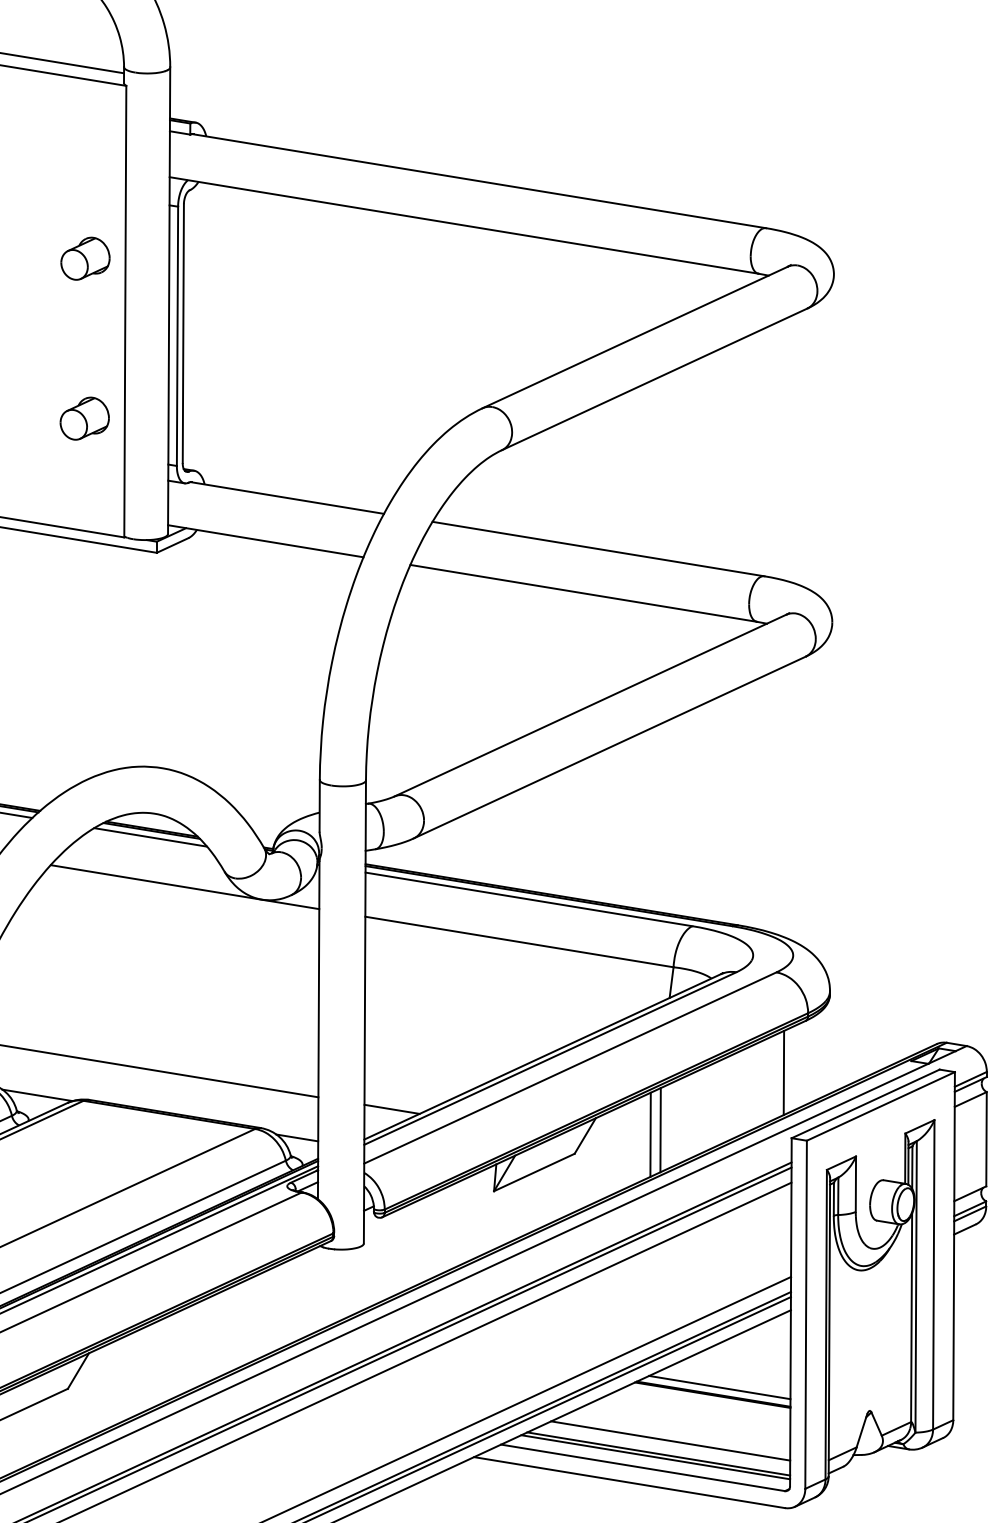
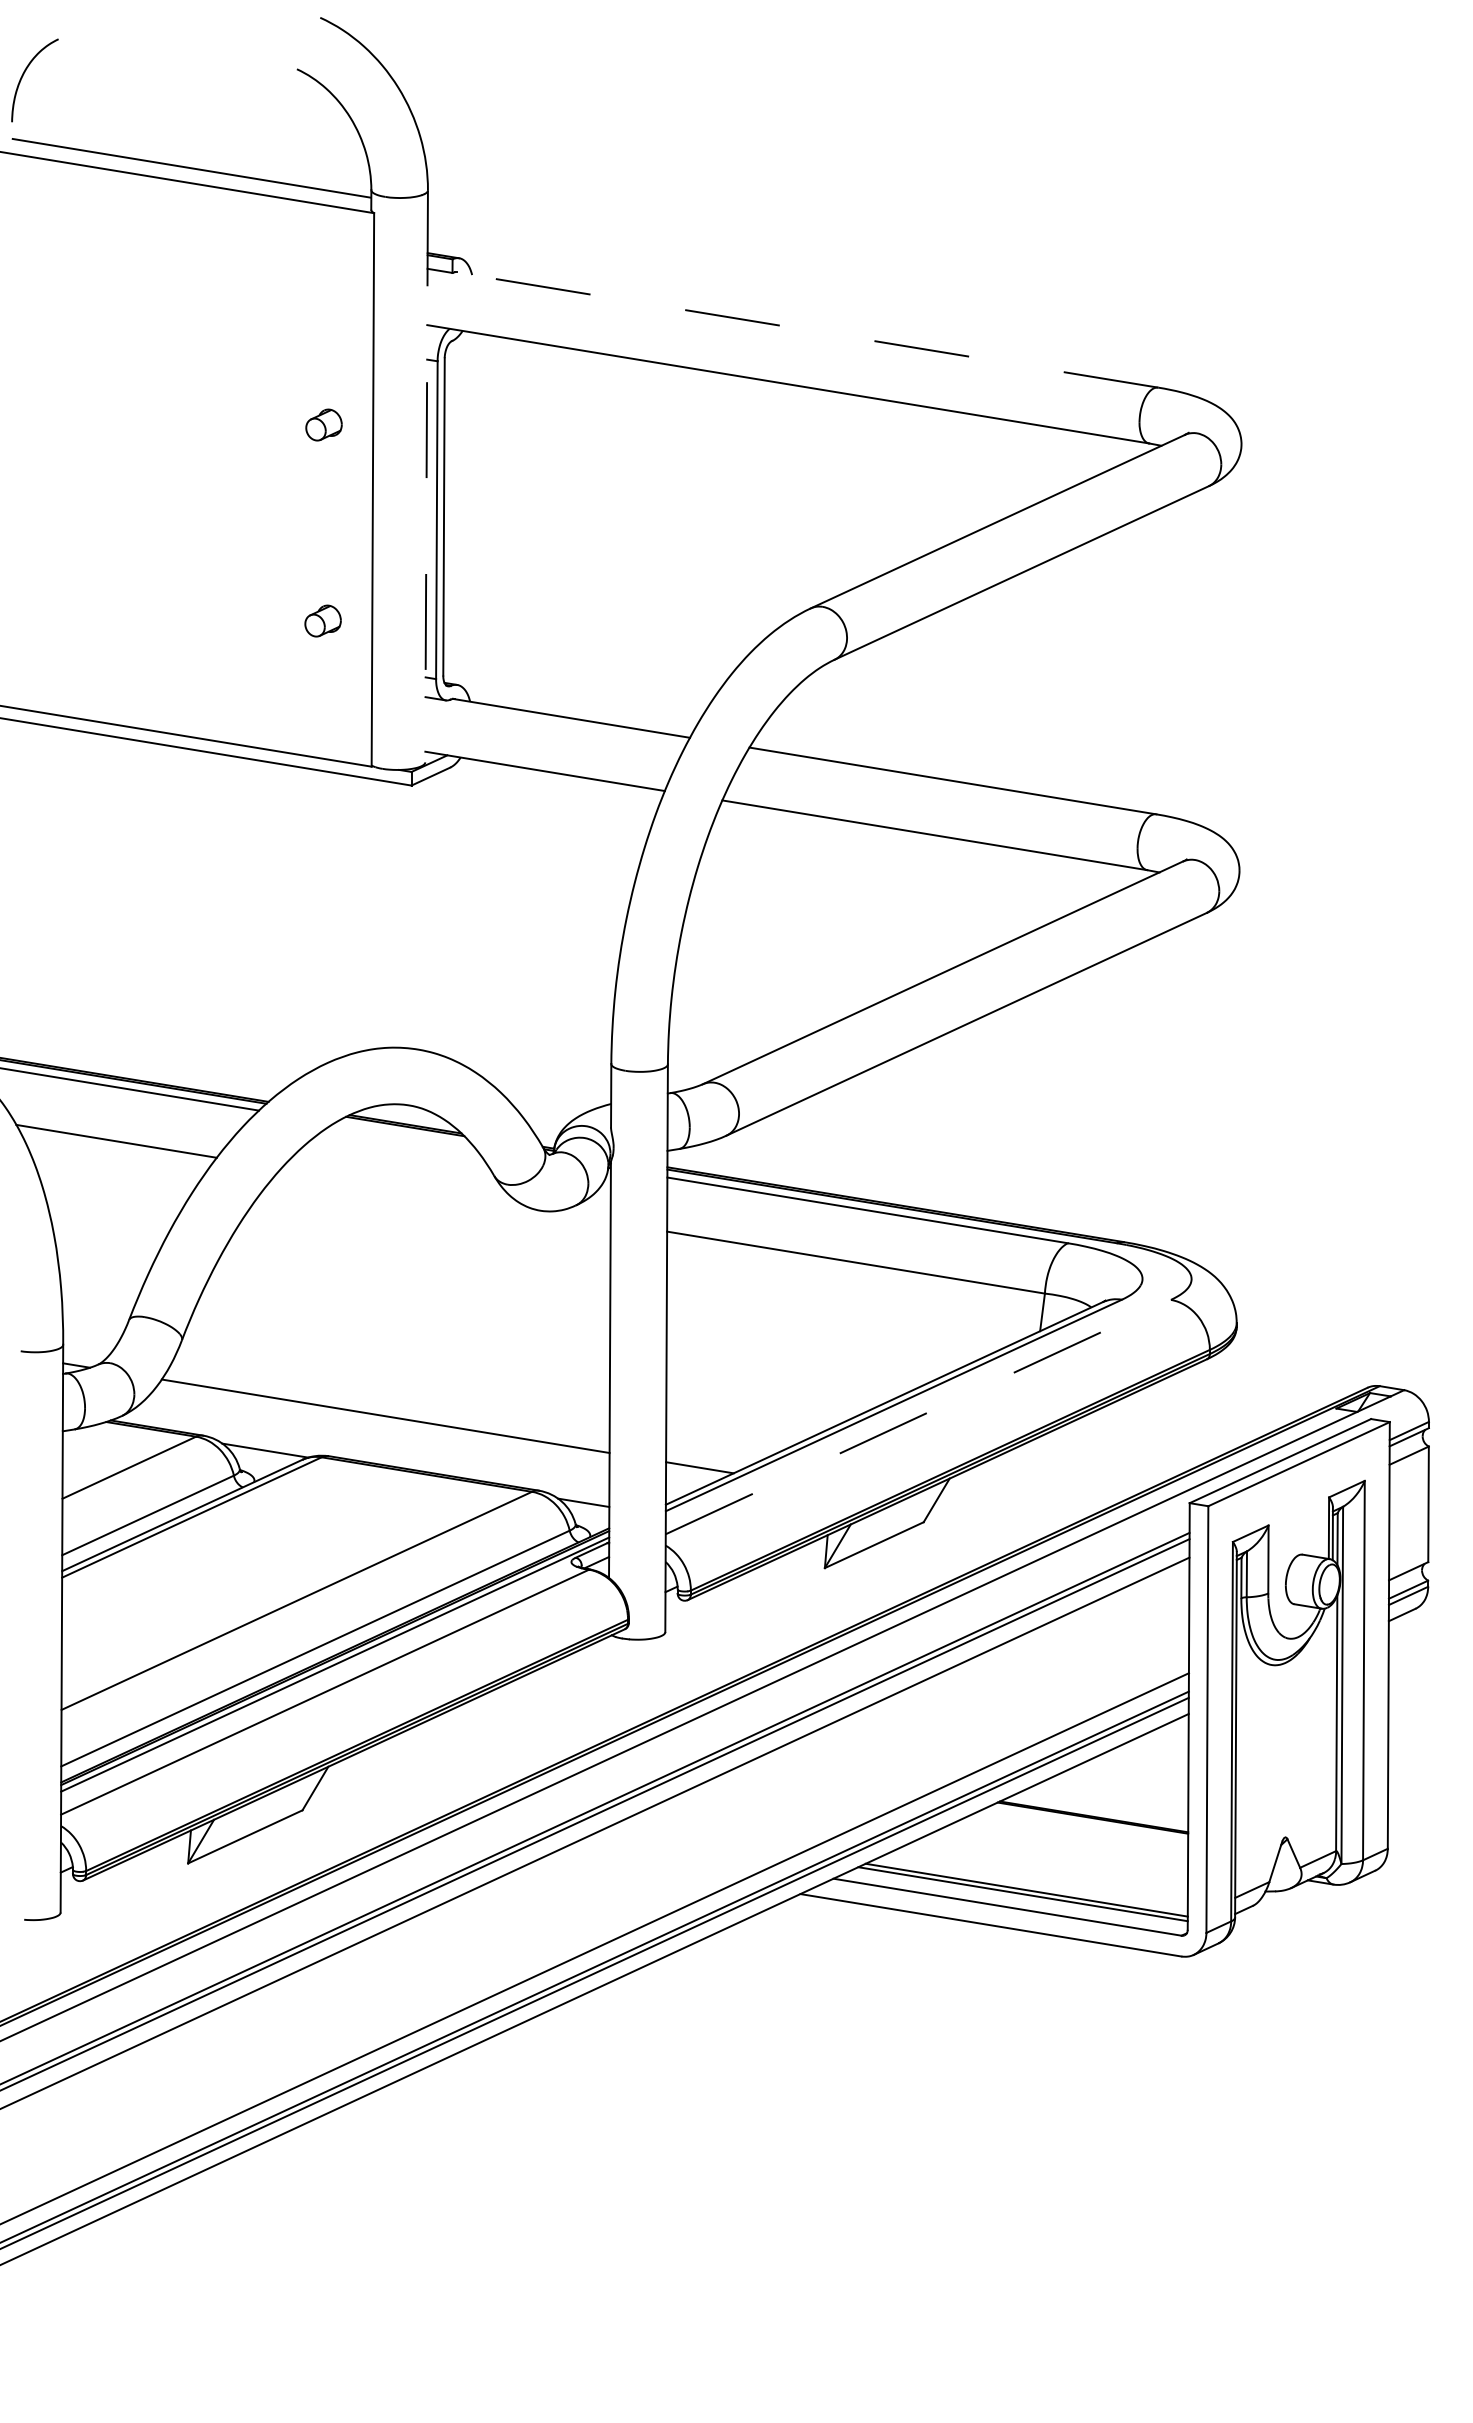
line: (479, 180) -> (806, 329), solid -> dashed
part: (85, 258) -> (323, 424), size x0.6
line: (169, 300) -> (426, 476), solid -> dashed
part: (84, 418) -> (322, 620), size x0.6
line: (150, 837) -> (403, 1134), removed
line: (184, 887) -> (445, 1195), removed
line: (570, 1067) -> (918, 1416), solid -> dashed
line: (783, 1072) -> (1179, 1422), removed
line: (660, 1129) -> (1028, 1492), removed
line: (650, 1134) -> (1016, 1498), removed
line: (719, 1387) -> (1101, 1808), removed
line: (669, 1441) -> (1040, 1874), removed

